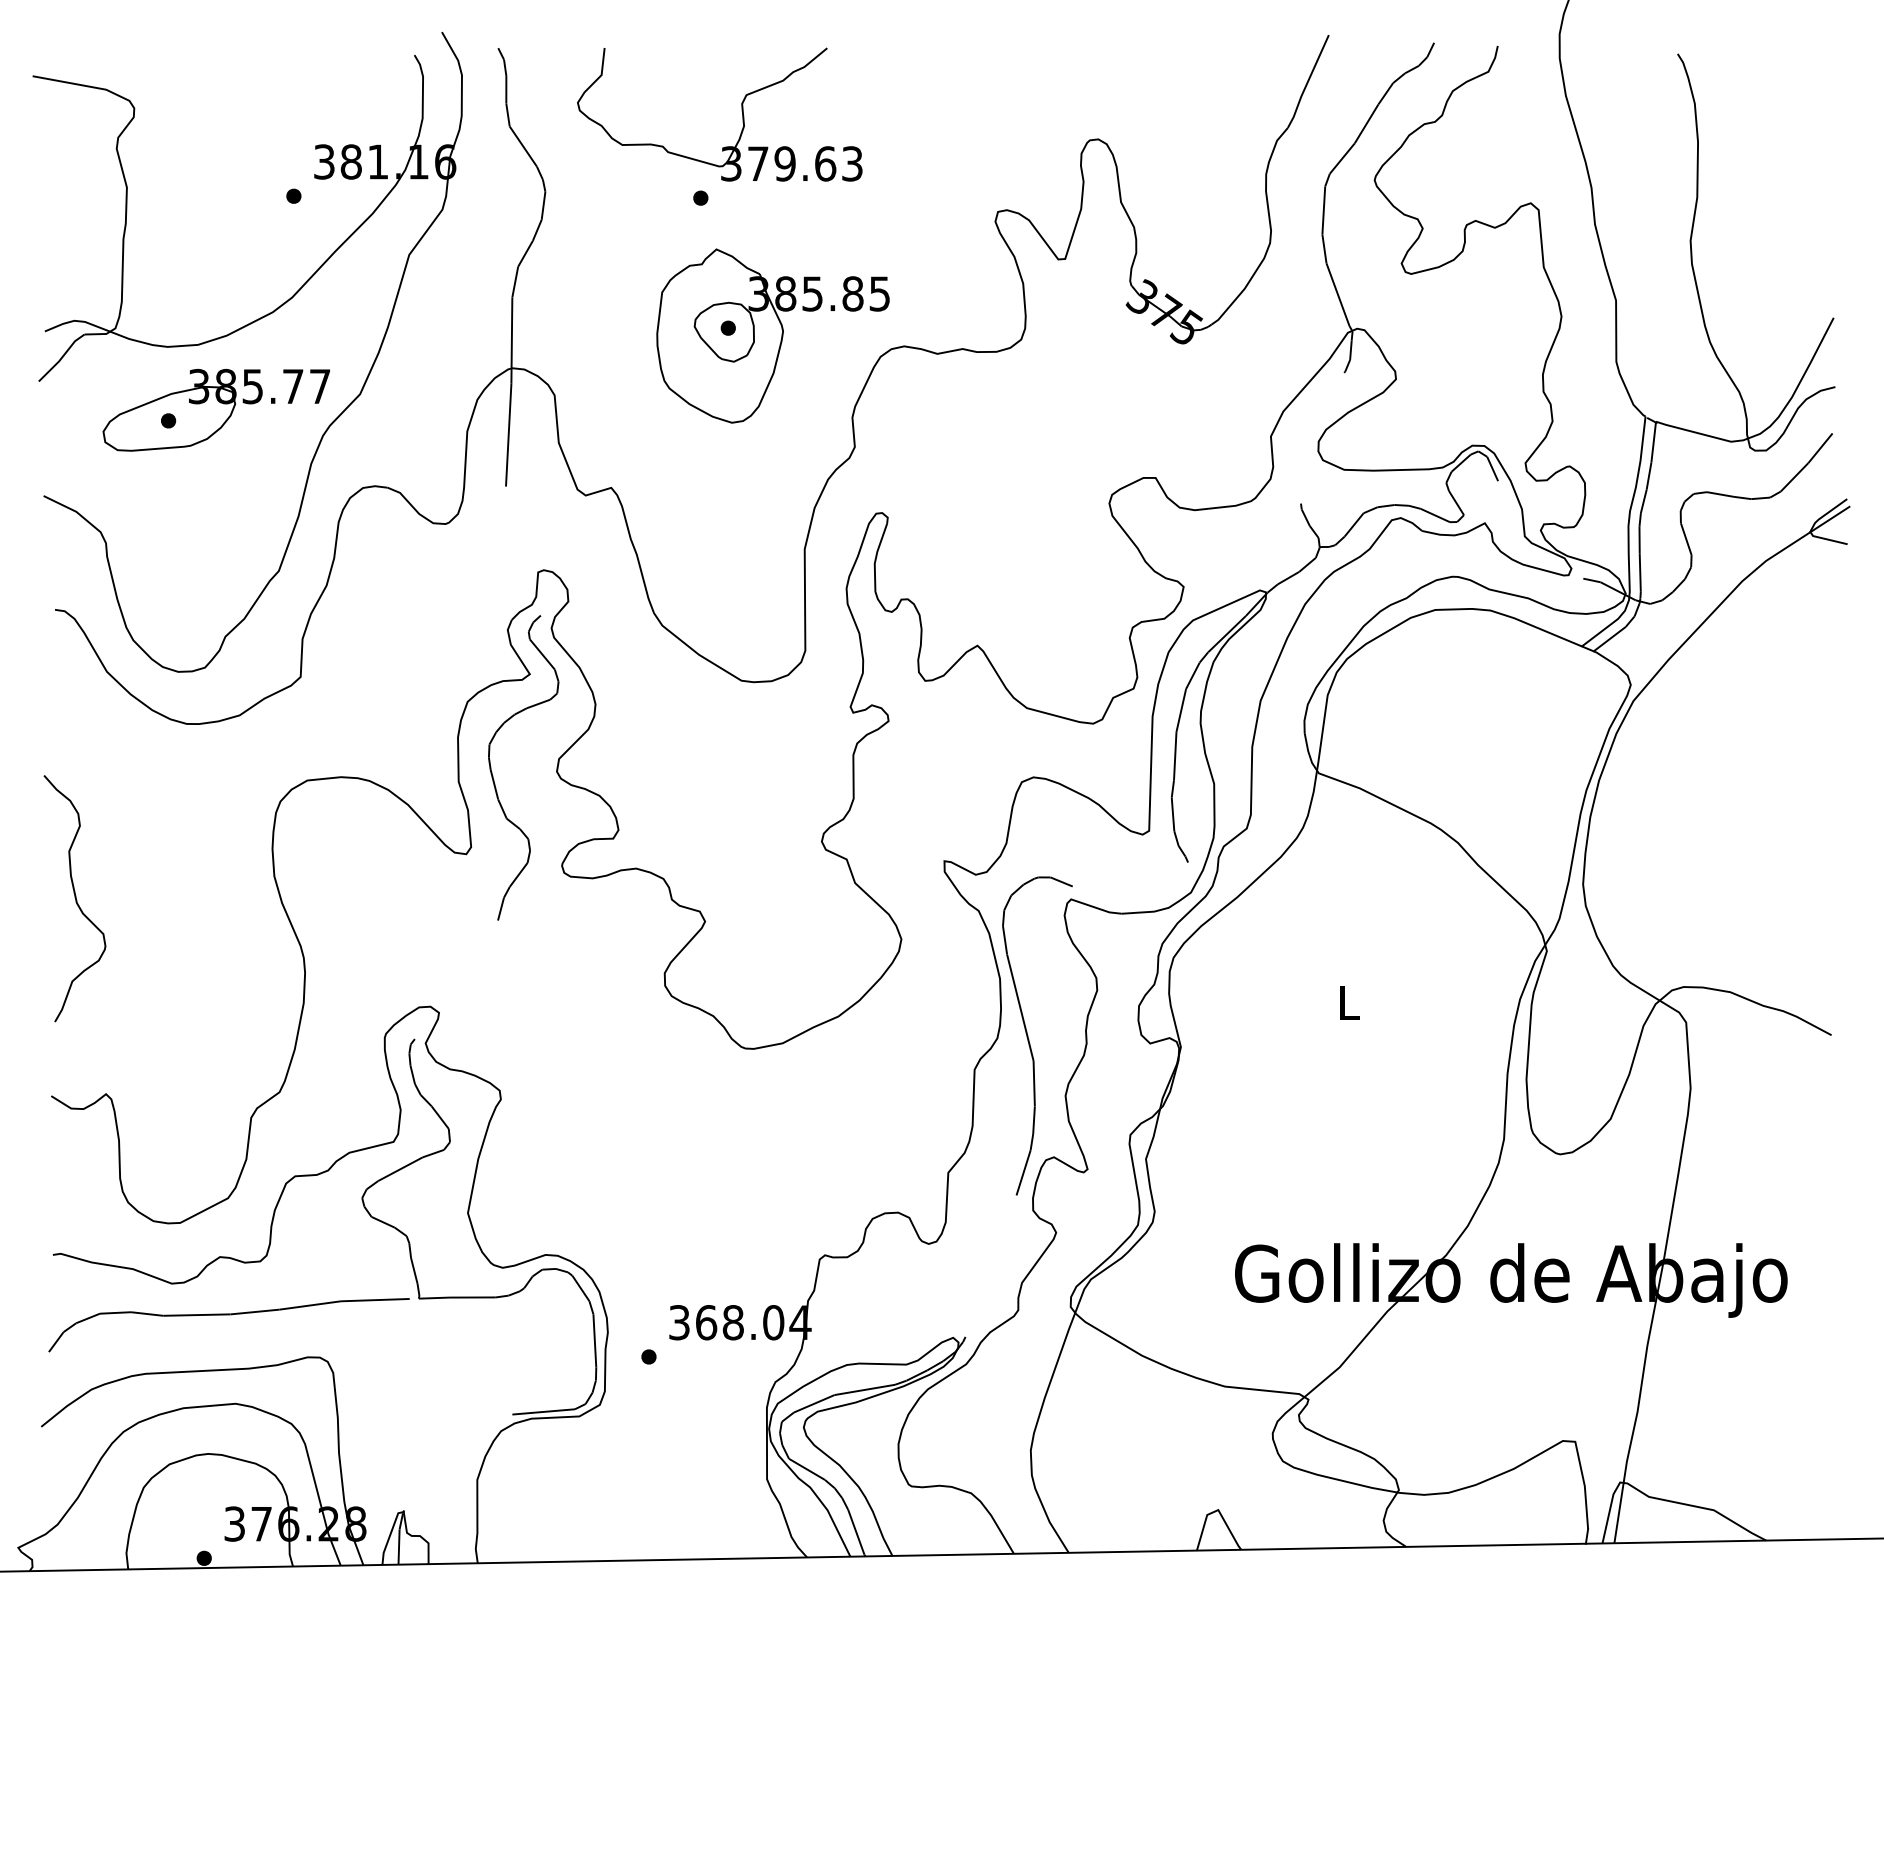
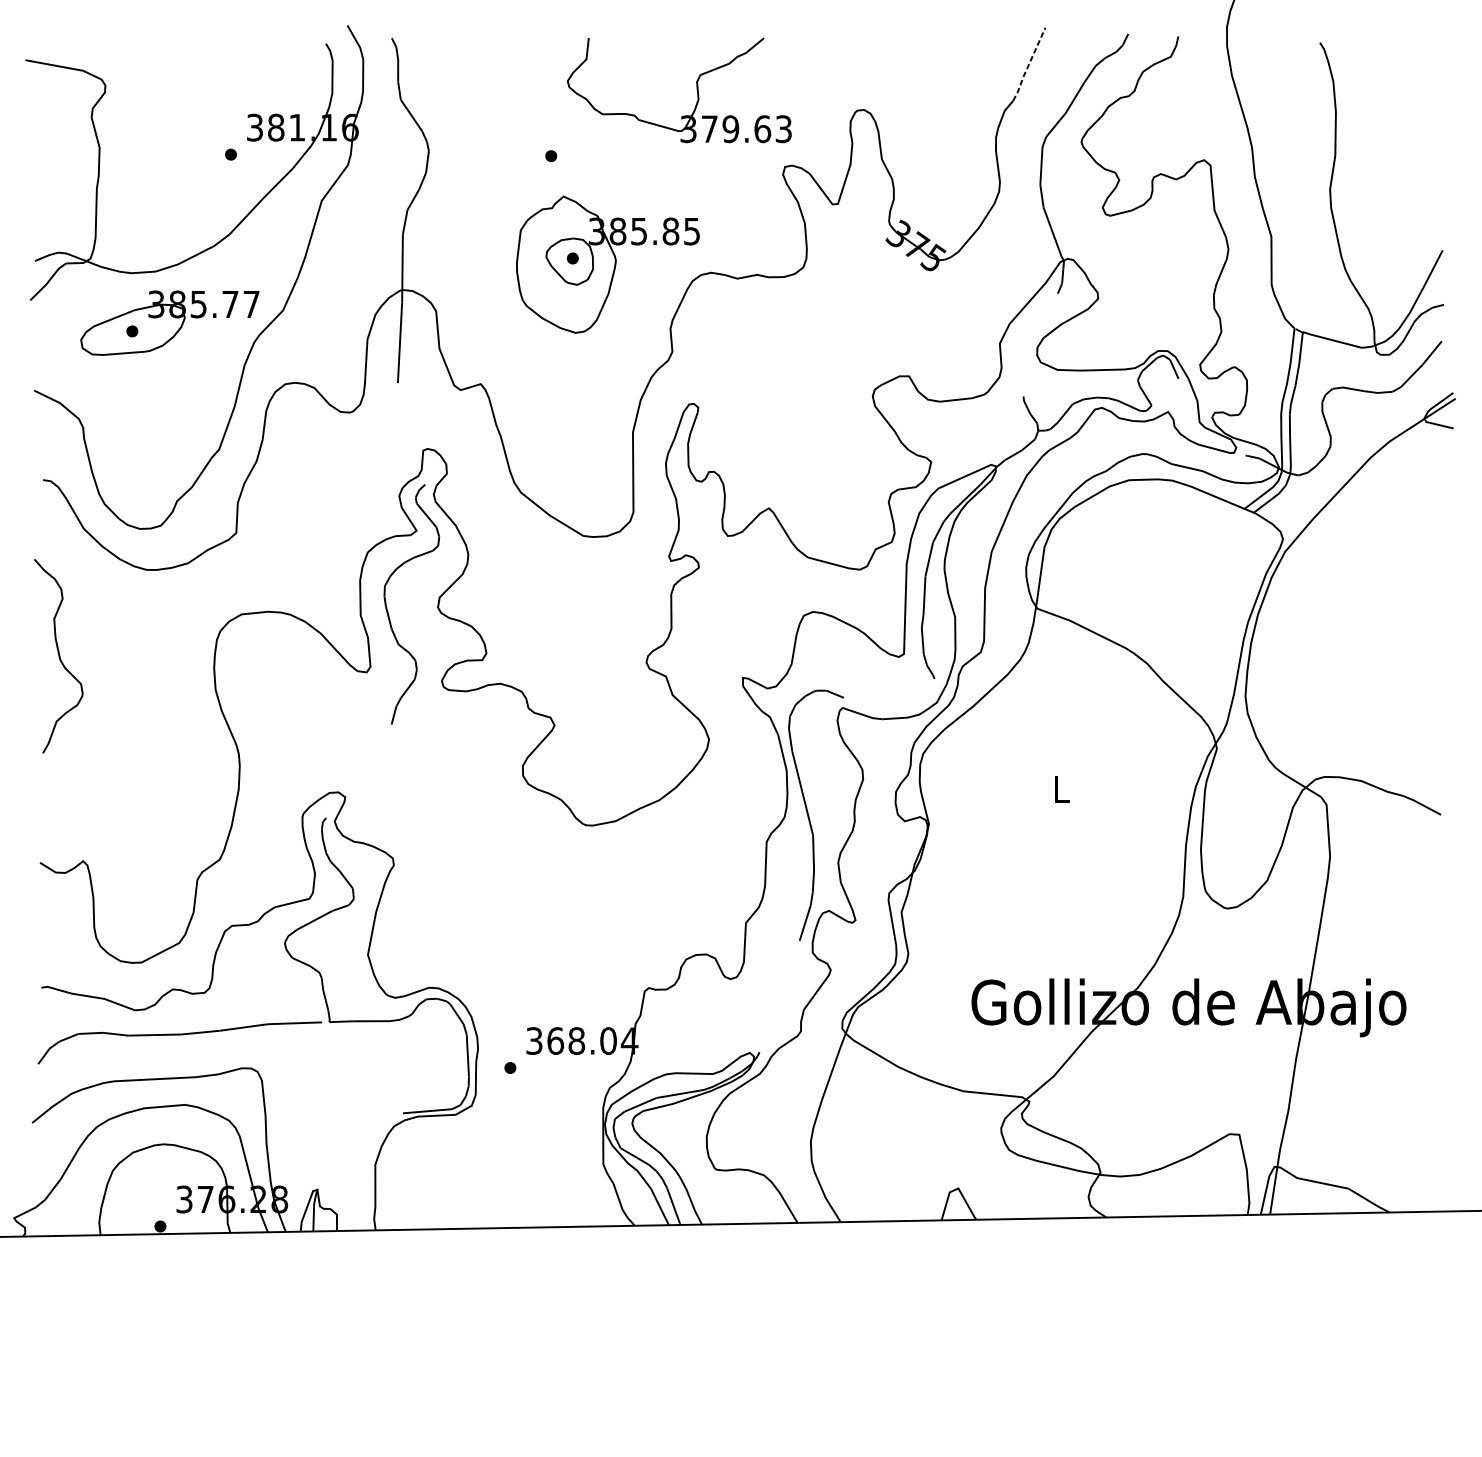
line: (1307, 82) -> (1028, 65), solid -> dashed
part: (741, 111) -> (696, 87), moved
curve: (74, 897) -> (58, 655), moved

